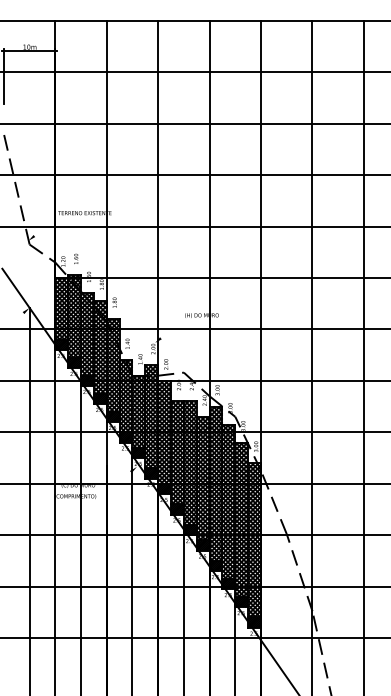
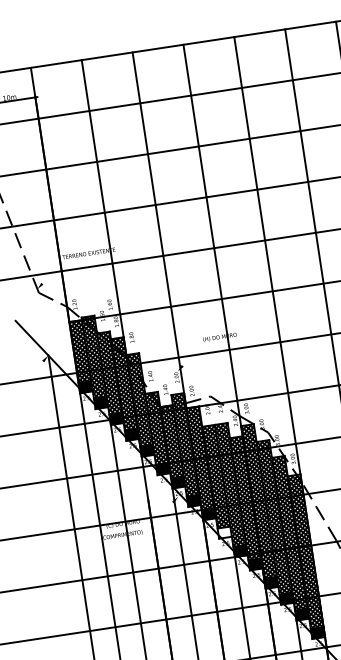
text: (76, 258) -> (110, 304), moved
hatch: (177, 509) -> (224, 532), removed

